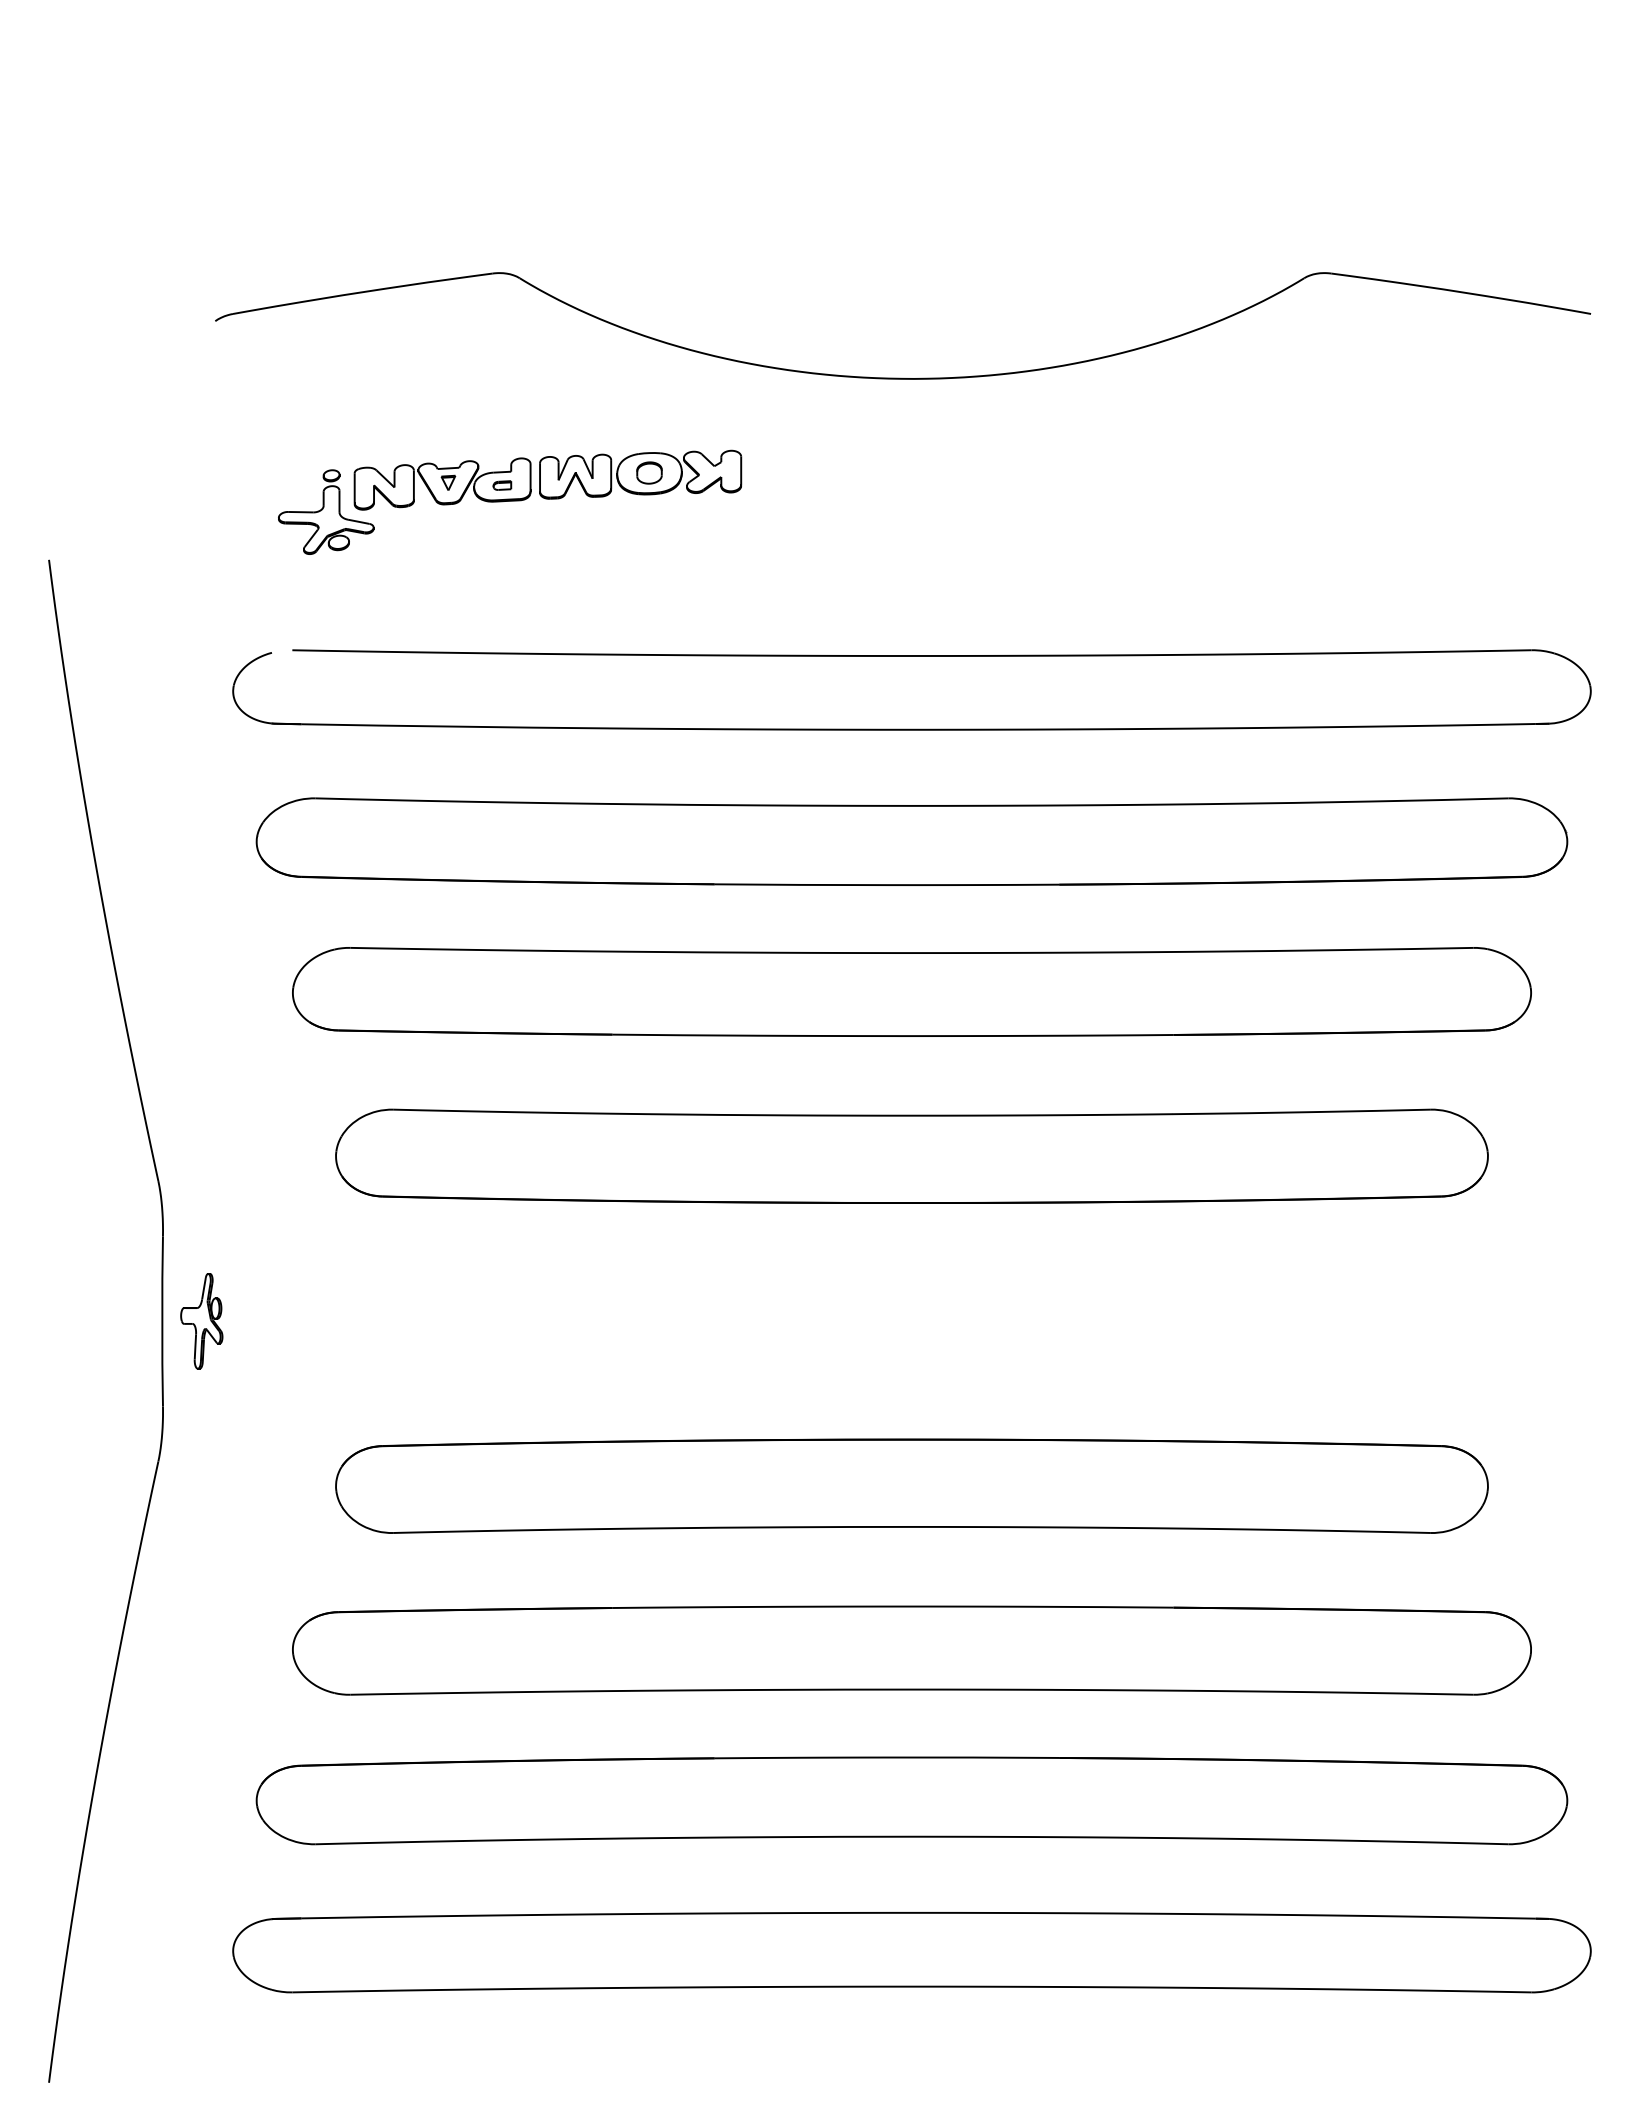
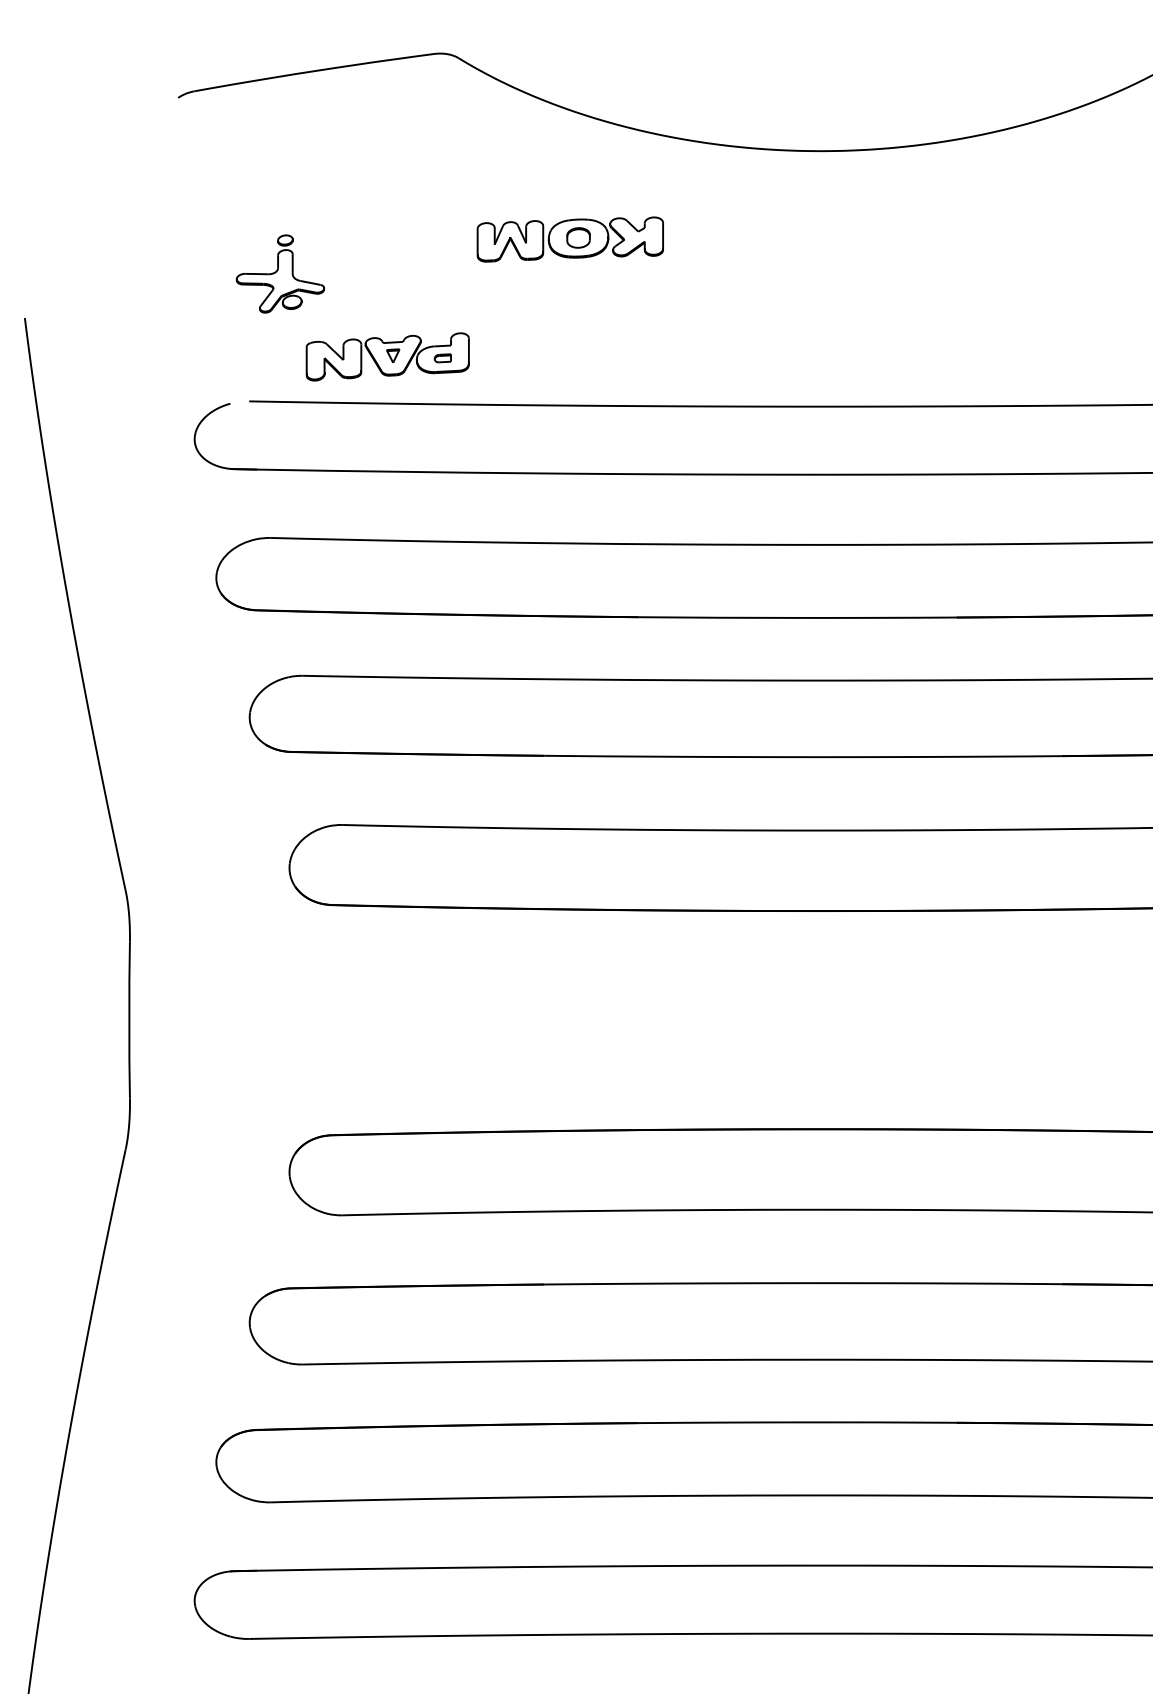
part: (442, 483) -> (387, 356), moved
part: (201, 1321) -> (165, 1020), removed

